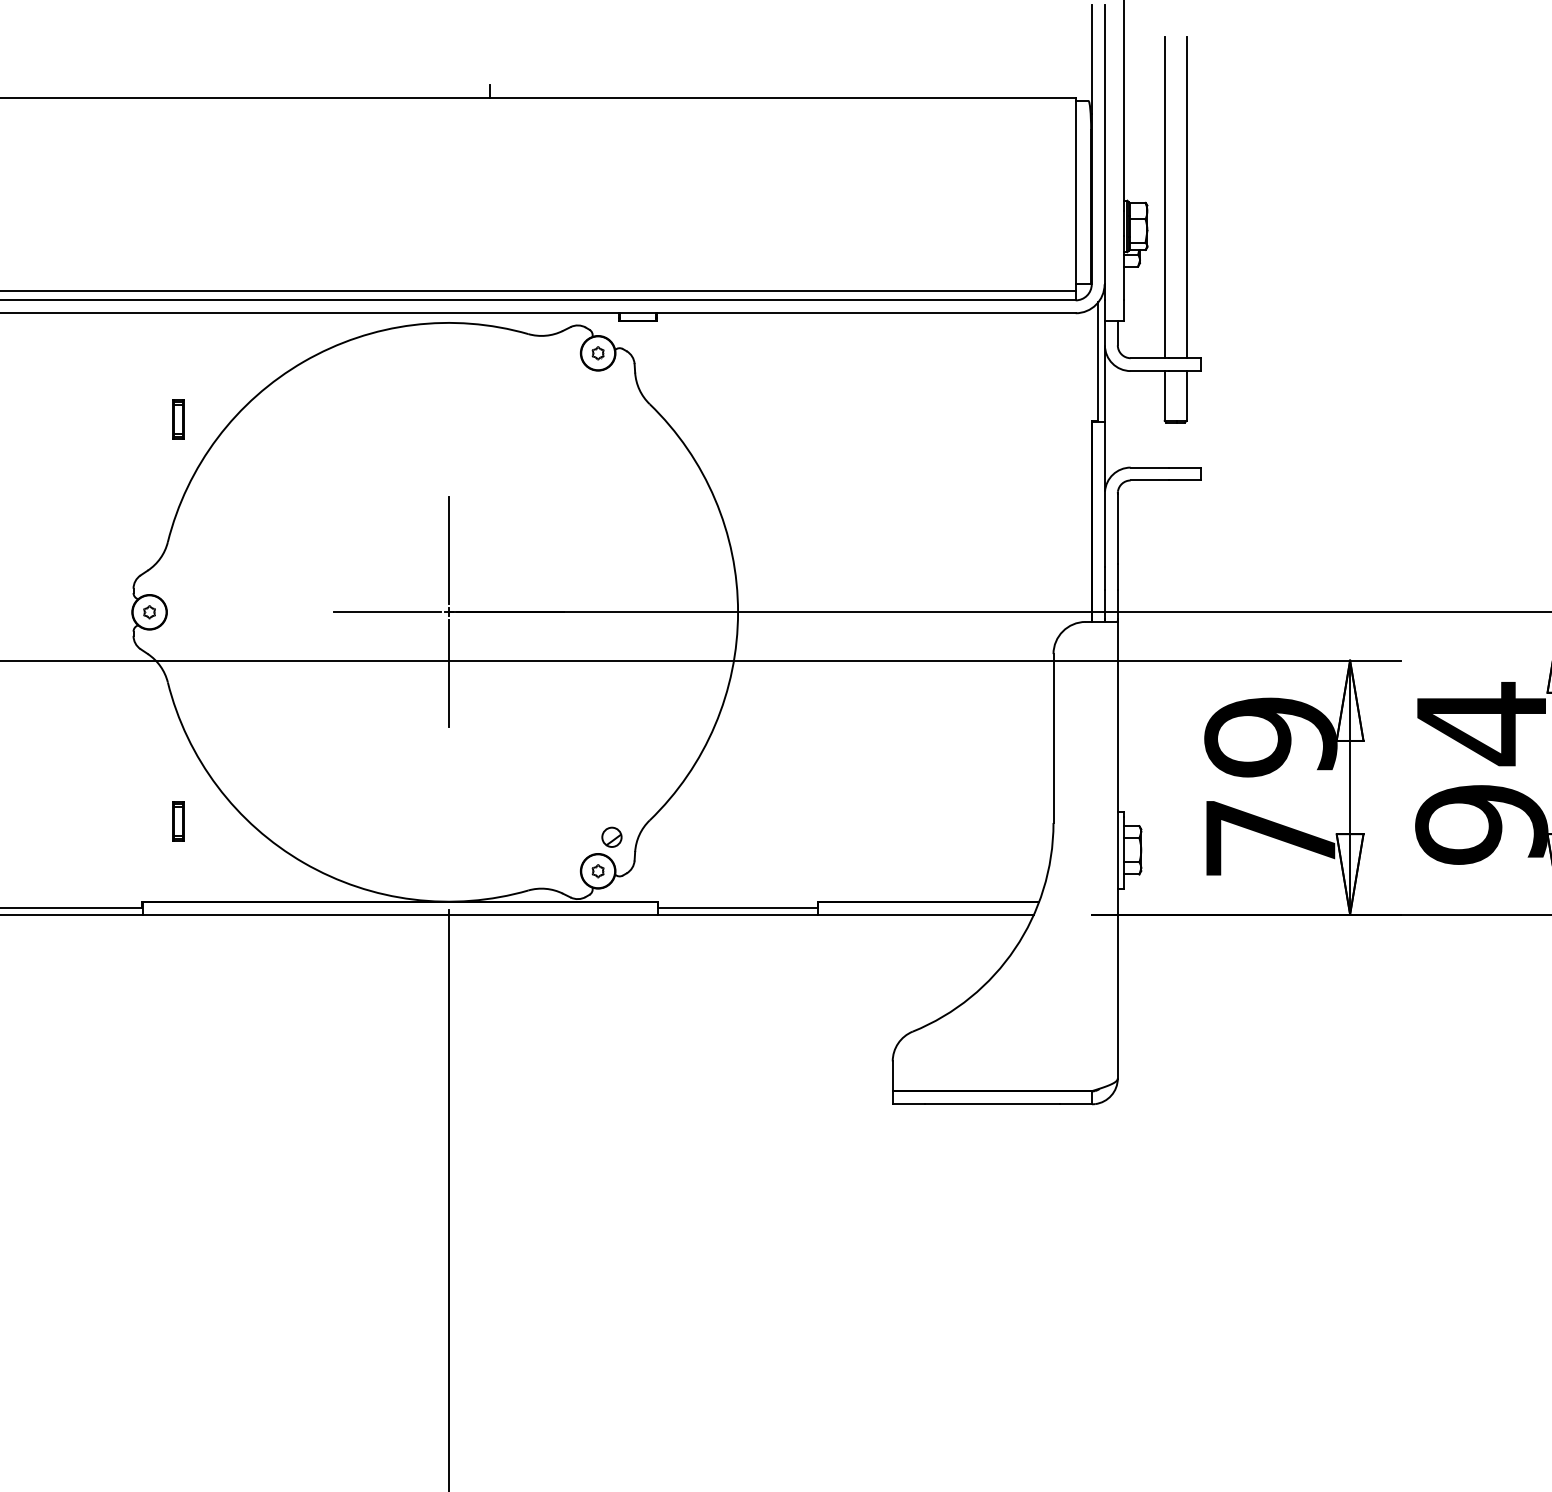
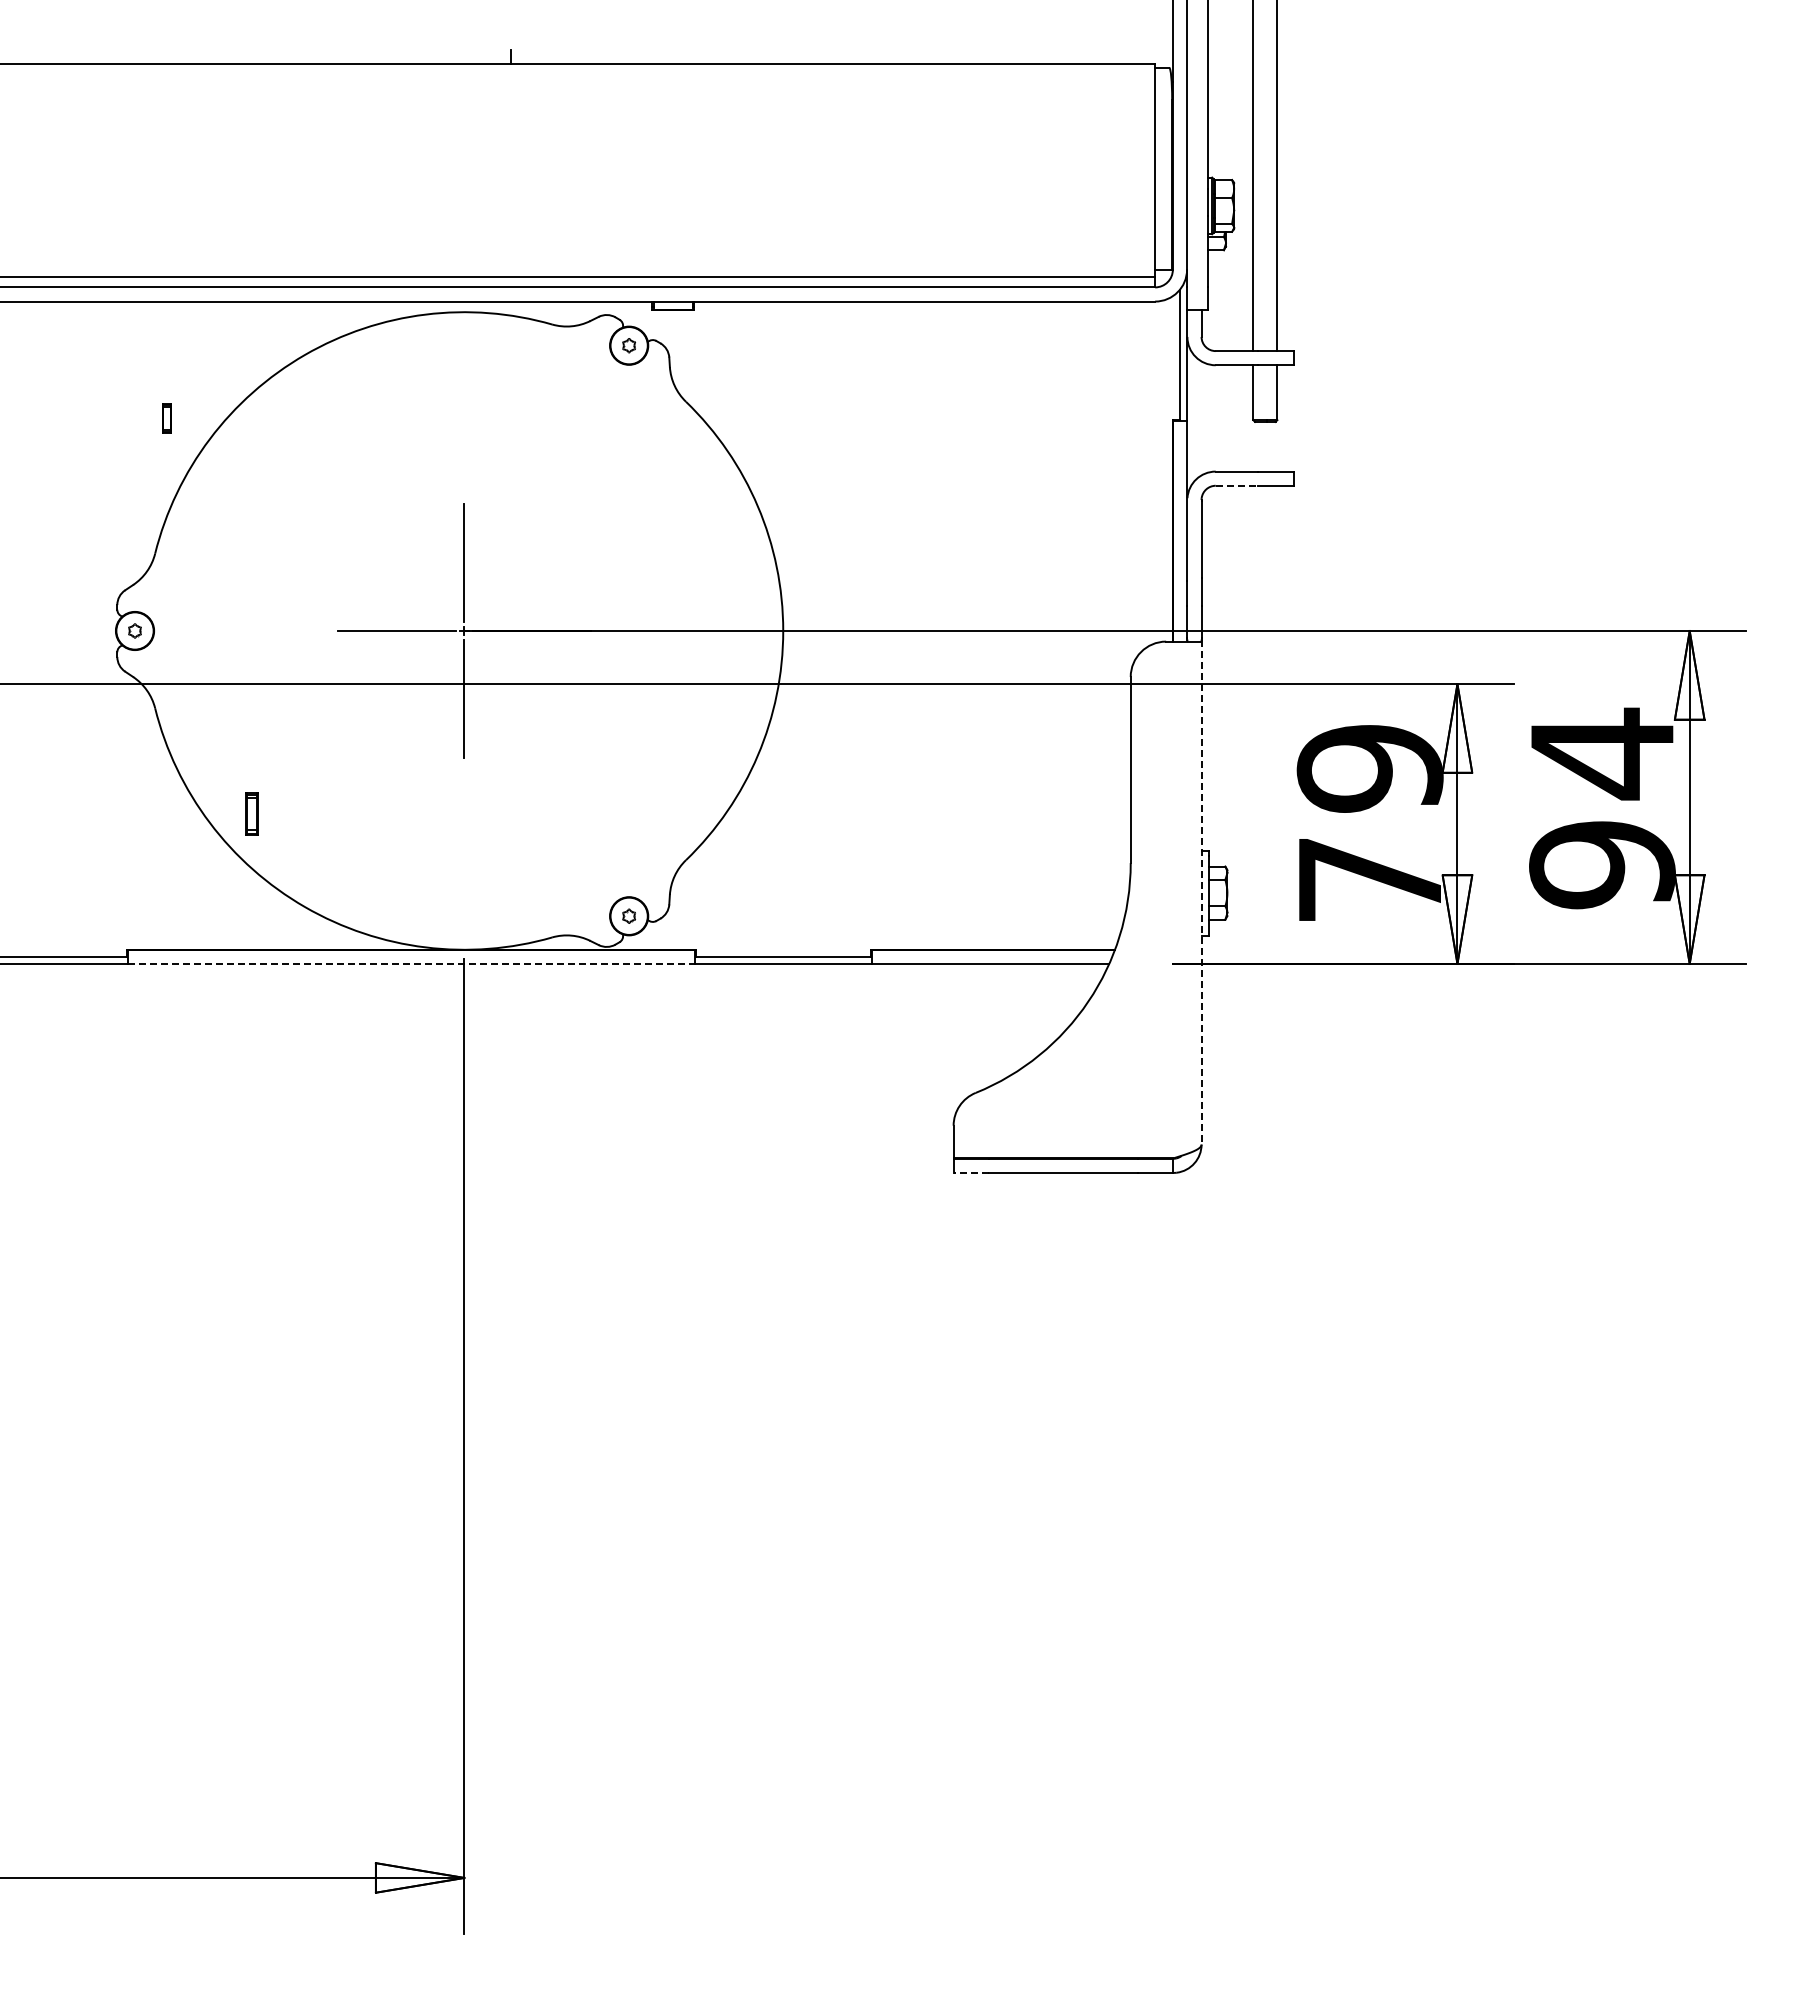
part: (178, 419) -> (166, 418), size x0.7
line: (1150, 480) -> (1237, 485), solid -> dashed
part: (178, 820) -> (251, 813), moved
part: (611, 836) -> (643, 878), removed
line: (1117, 849) -> (1201, 892), solid -> dashed
line: (400, 914) -> (411, 963), solid -> dashed
line: (908, 1103) -> (971, 1172), solid -> dashed

